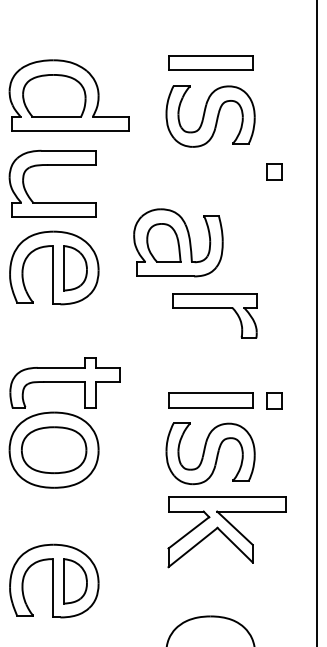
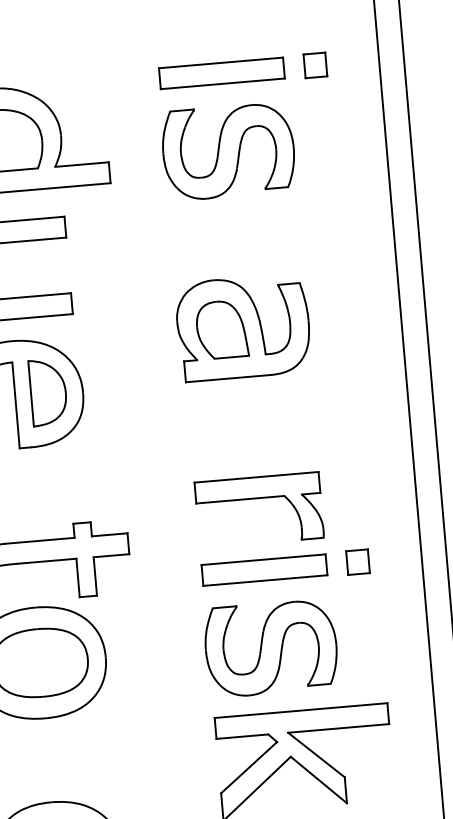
part: (274, 171) -> (315, 64), moved
part: (178, 242) -> (243, 327), moved
part: (214, 308) -> (258, 499), moved

